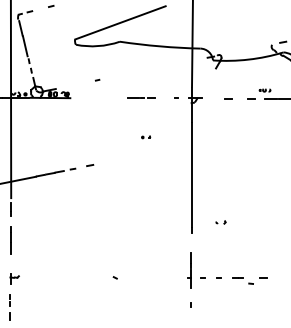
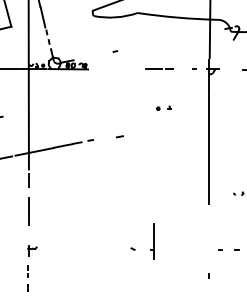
part: (146, 137) -> (164, 108), size x1.6
line: (90, 165) -> (120, 136), moved
part: (189, 270) -> (152, 241), moved

